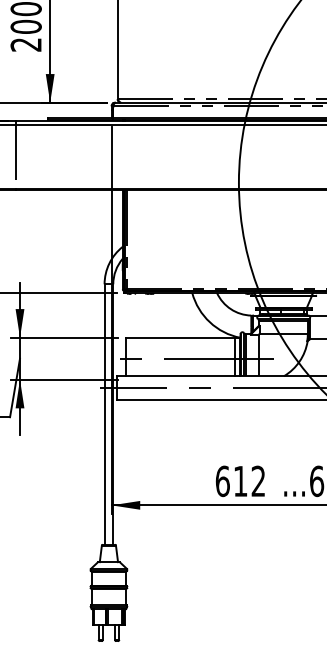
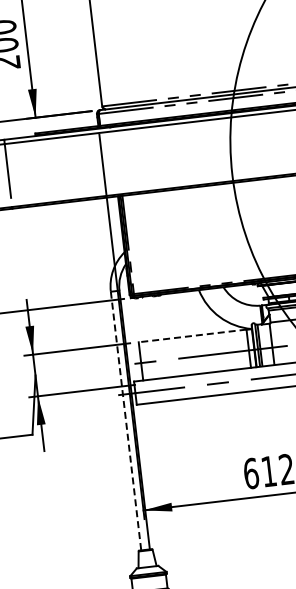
line: (180, 337) -> (192, 335), solid -> dashed
line: (104, 415) -> (126, 422), solid -> dashed

